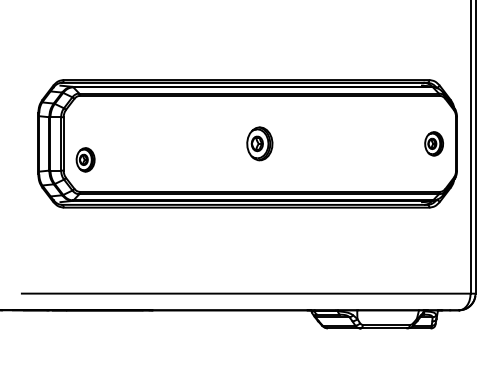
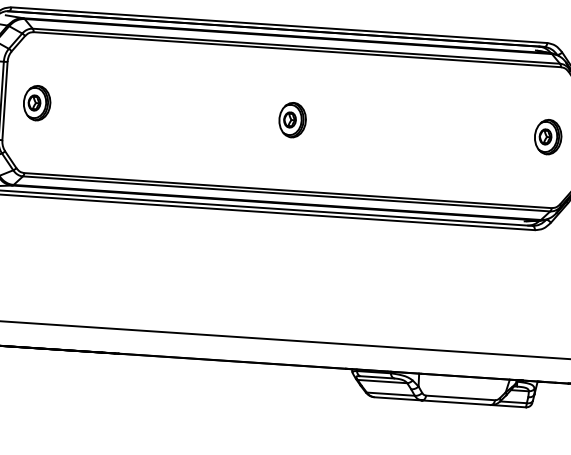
part: (259, 143) -> (292, 119), size x0.71
part: (85, 159) -> (36, 102), moved

